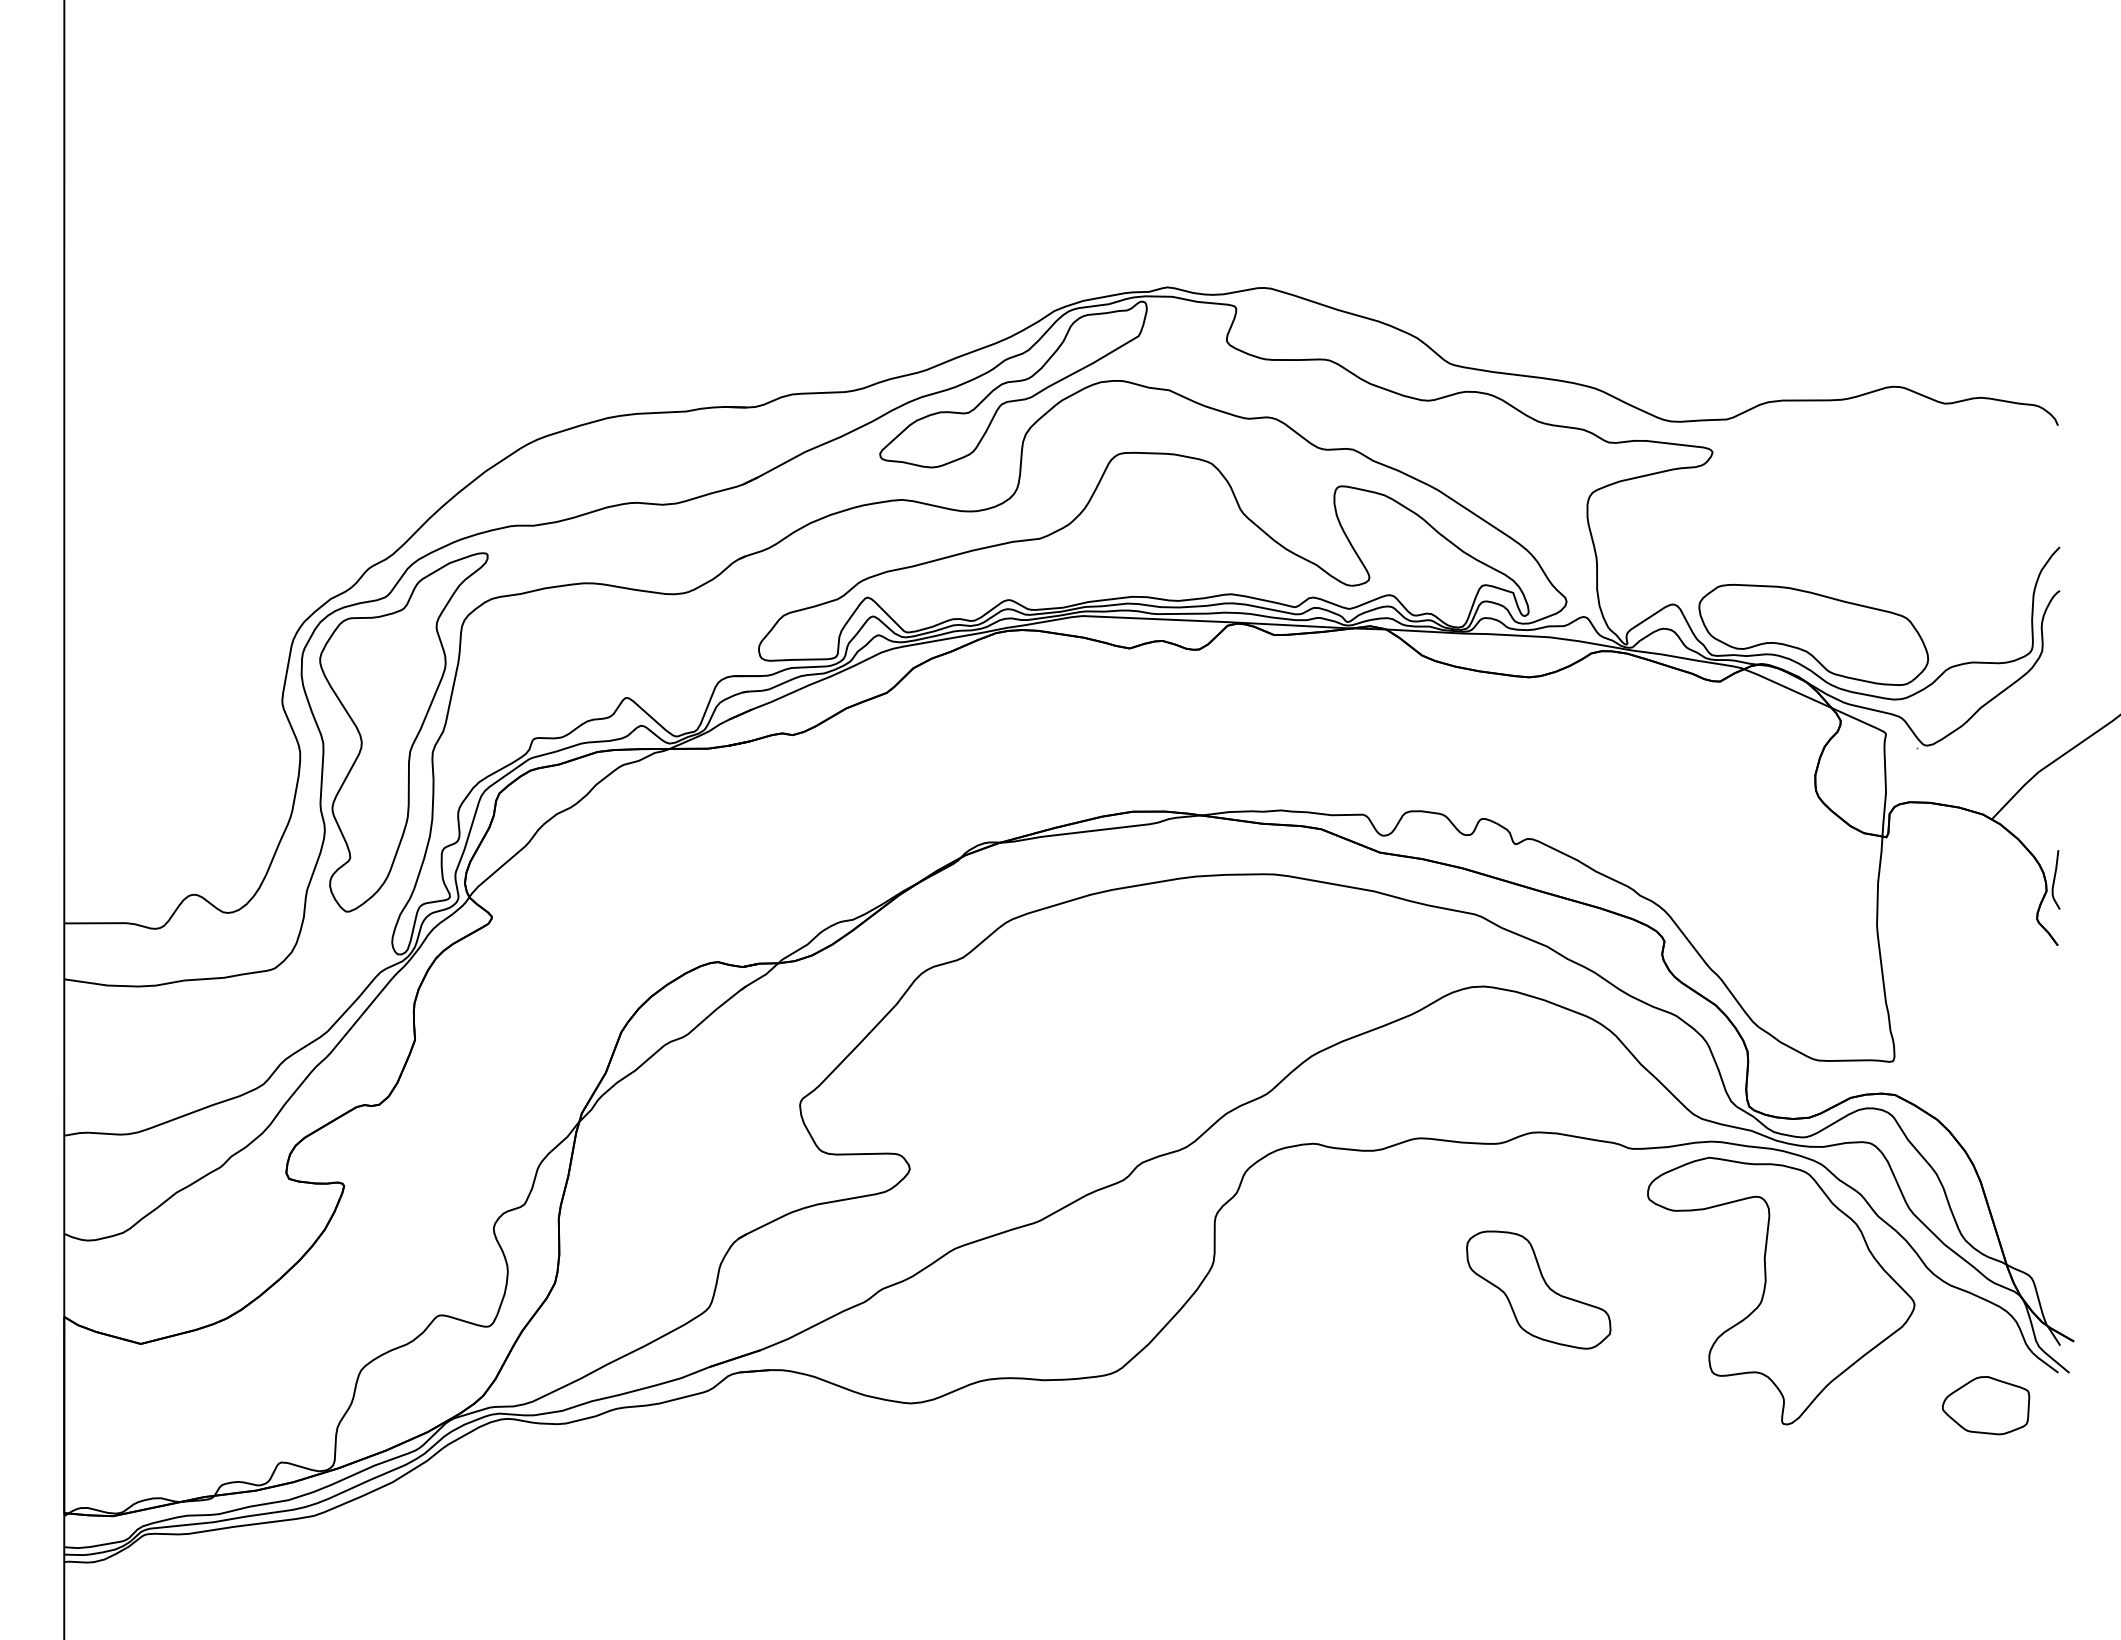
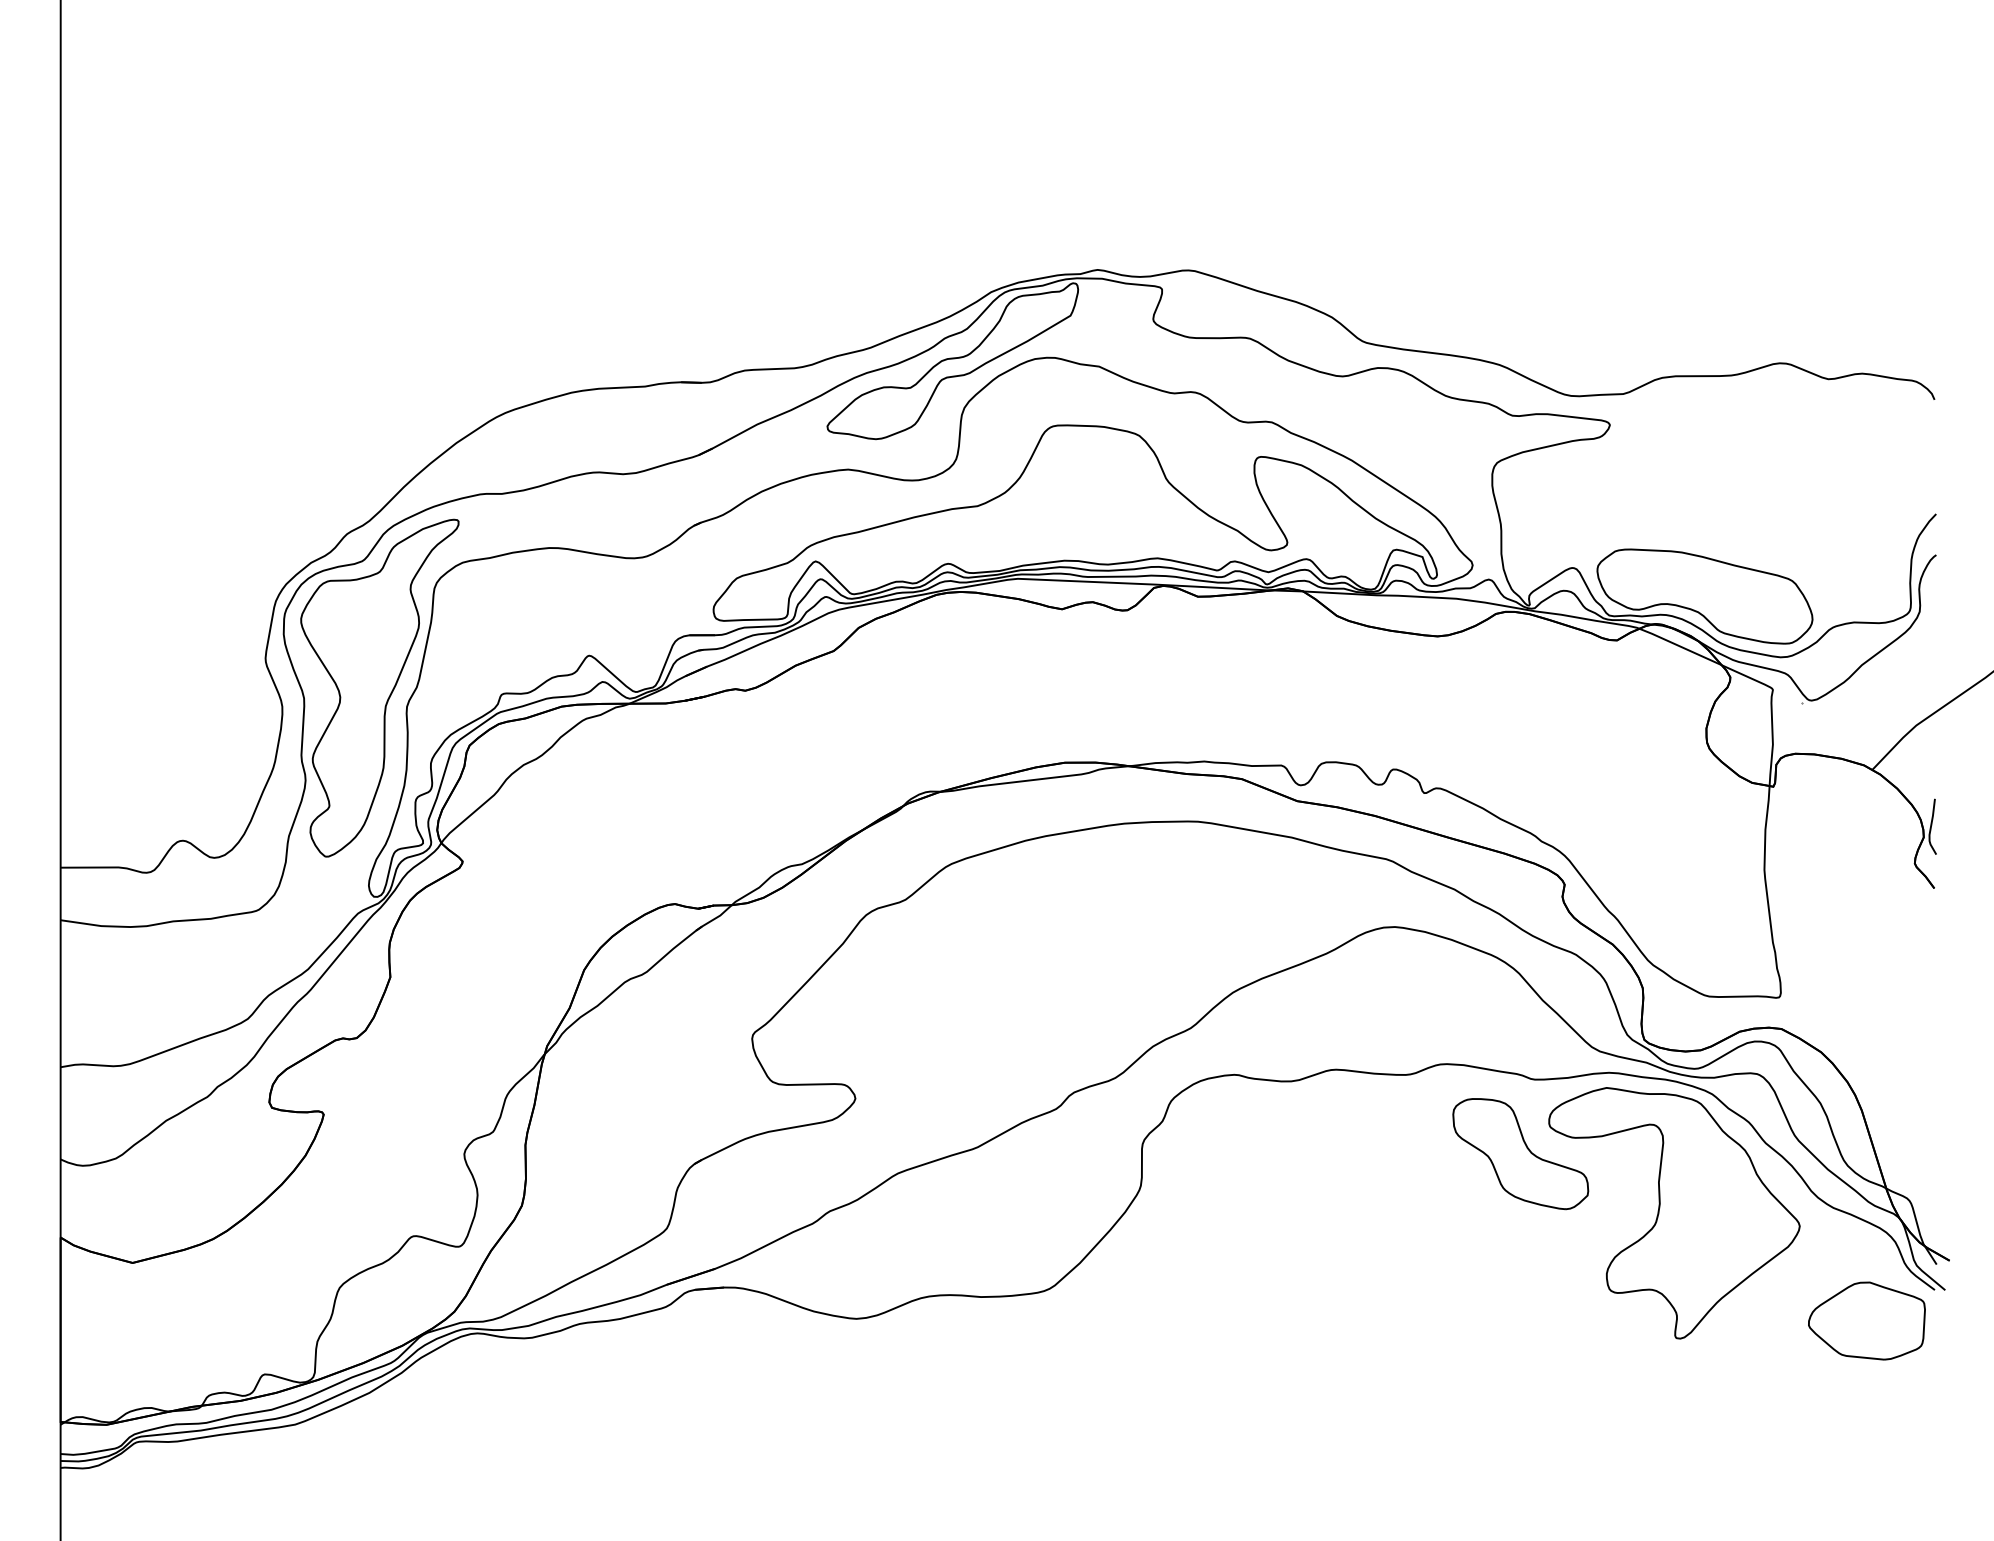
part: (1538, 1289) -> (1520, 1153), moved
part: (1985, 1405) -> (1866, 1320), size x1.43

